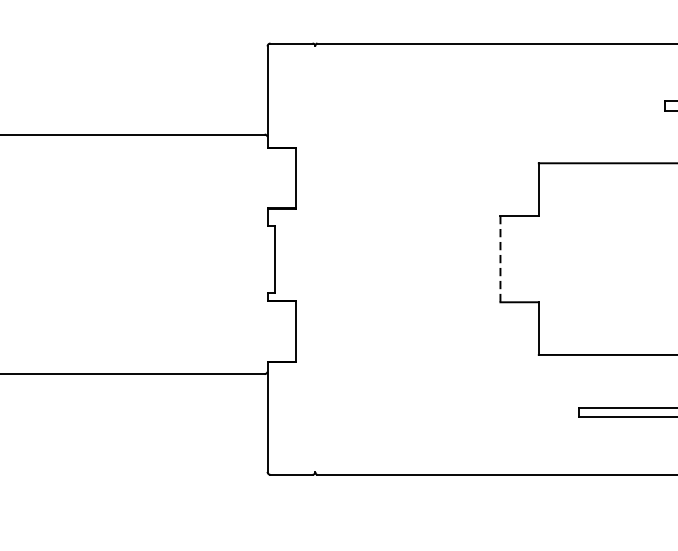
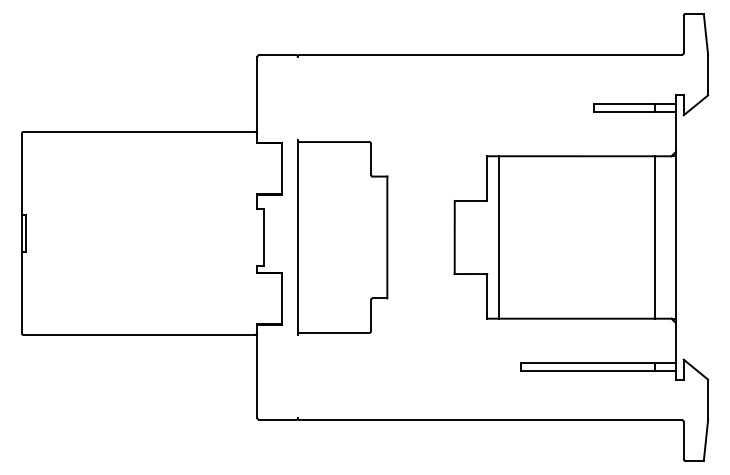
part: (368, 259) -> (342, 237), added
line: (500, 259) -> (454, 237), dashed -> solid
line: (552, 259) -> (498, 237), added

